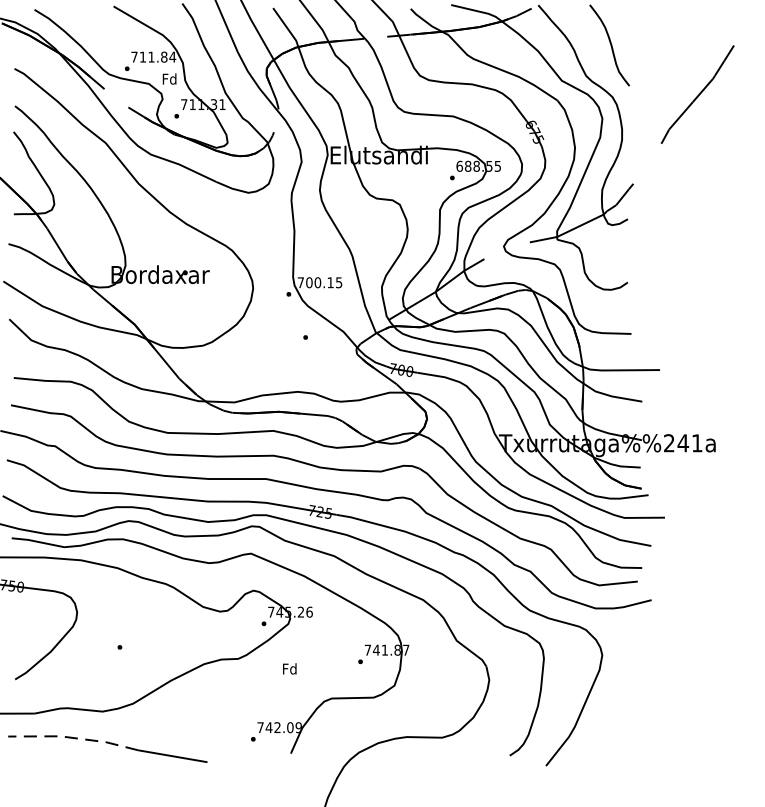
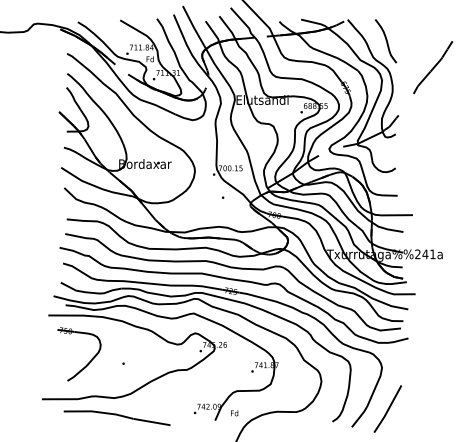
text: (289, 669) -> (234, 413), moved
line: (614, 730) -> (388, 408), added
line: (73, 738) -> (98, 412), dashed -> solid

